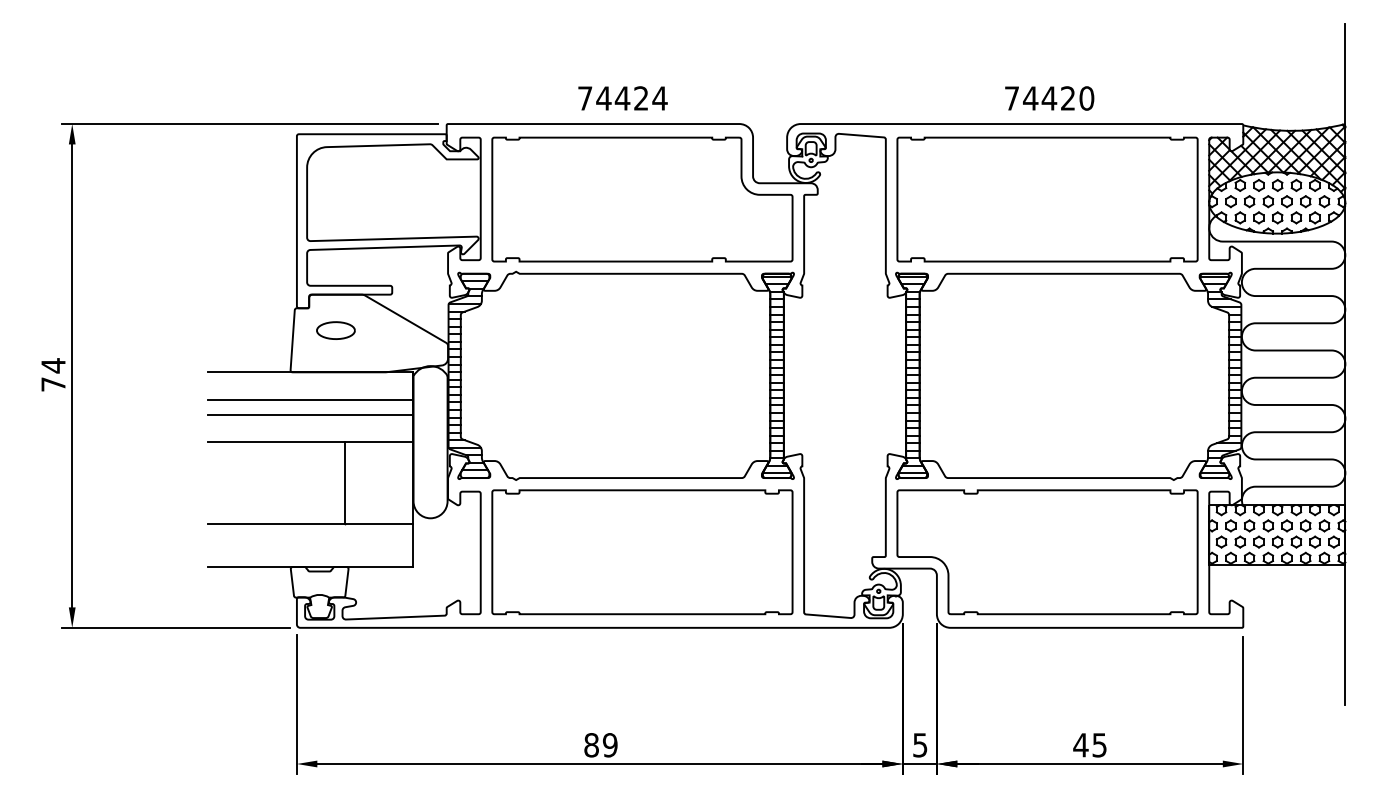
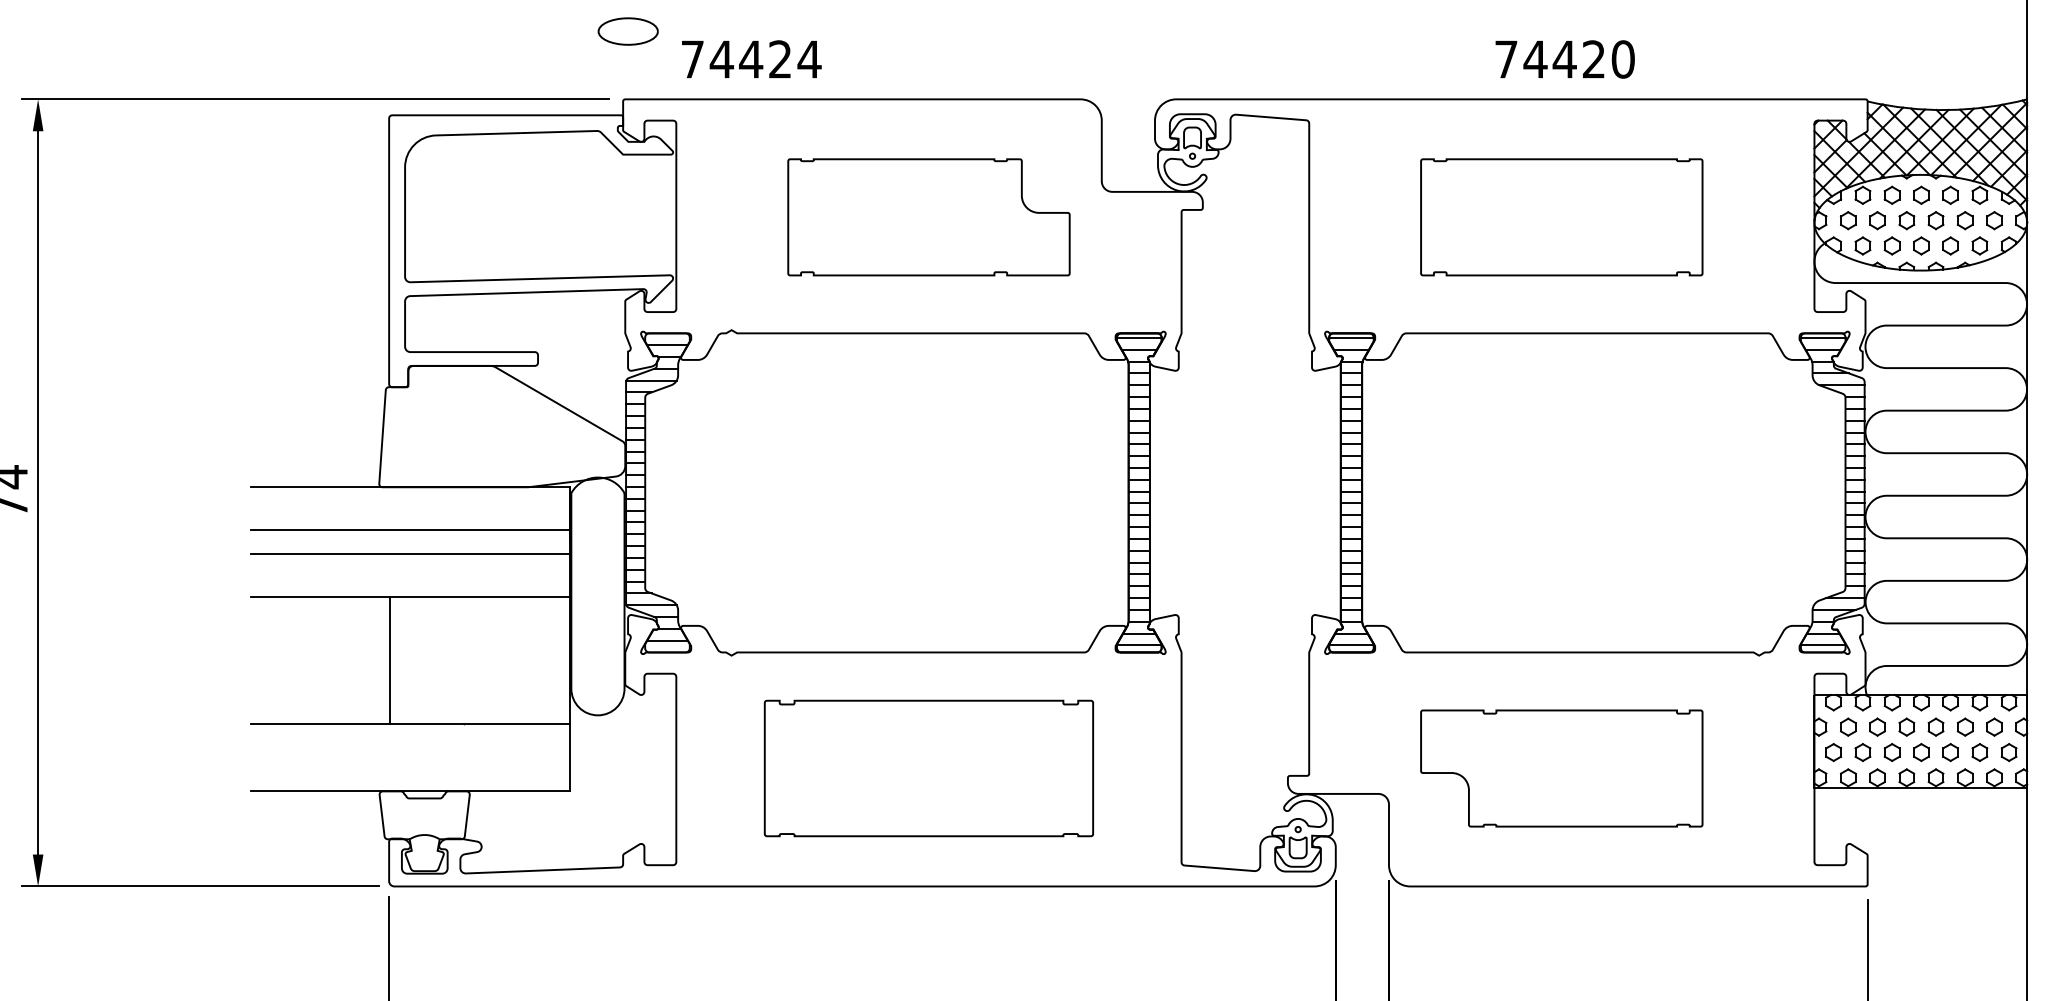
text: (622, 98) -> (750, 59), moved
part: (642, 199) -> (929, 217), size x0.6
part: (1047, 199) -> (1561, 217), size x0.6
part: (335, 330) -> (627, 31), moved
line: (344, 483) -> (390, 660), moved
part: (642, 552) -> (929, 768), size x0.7
part: (1047, 552) -> (1561, 768), size x0.6

